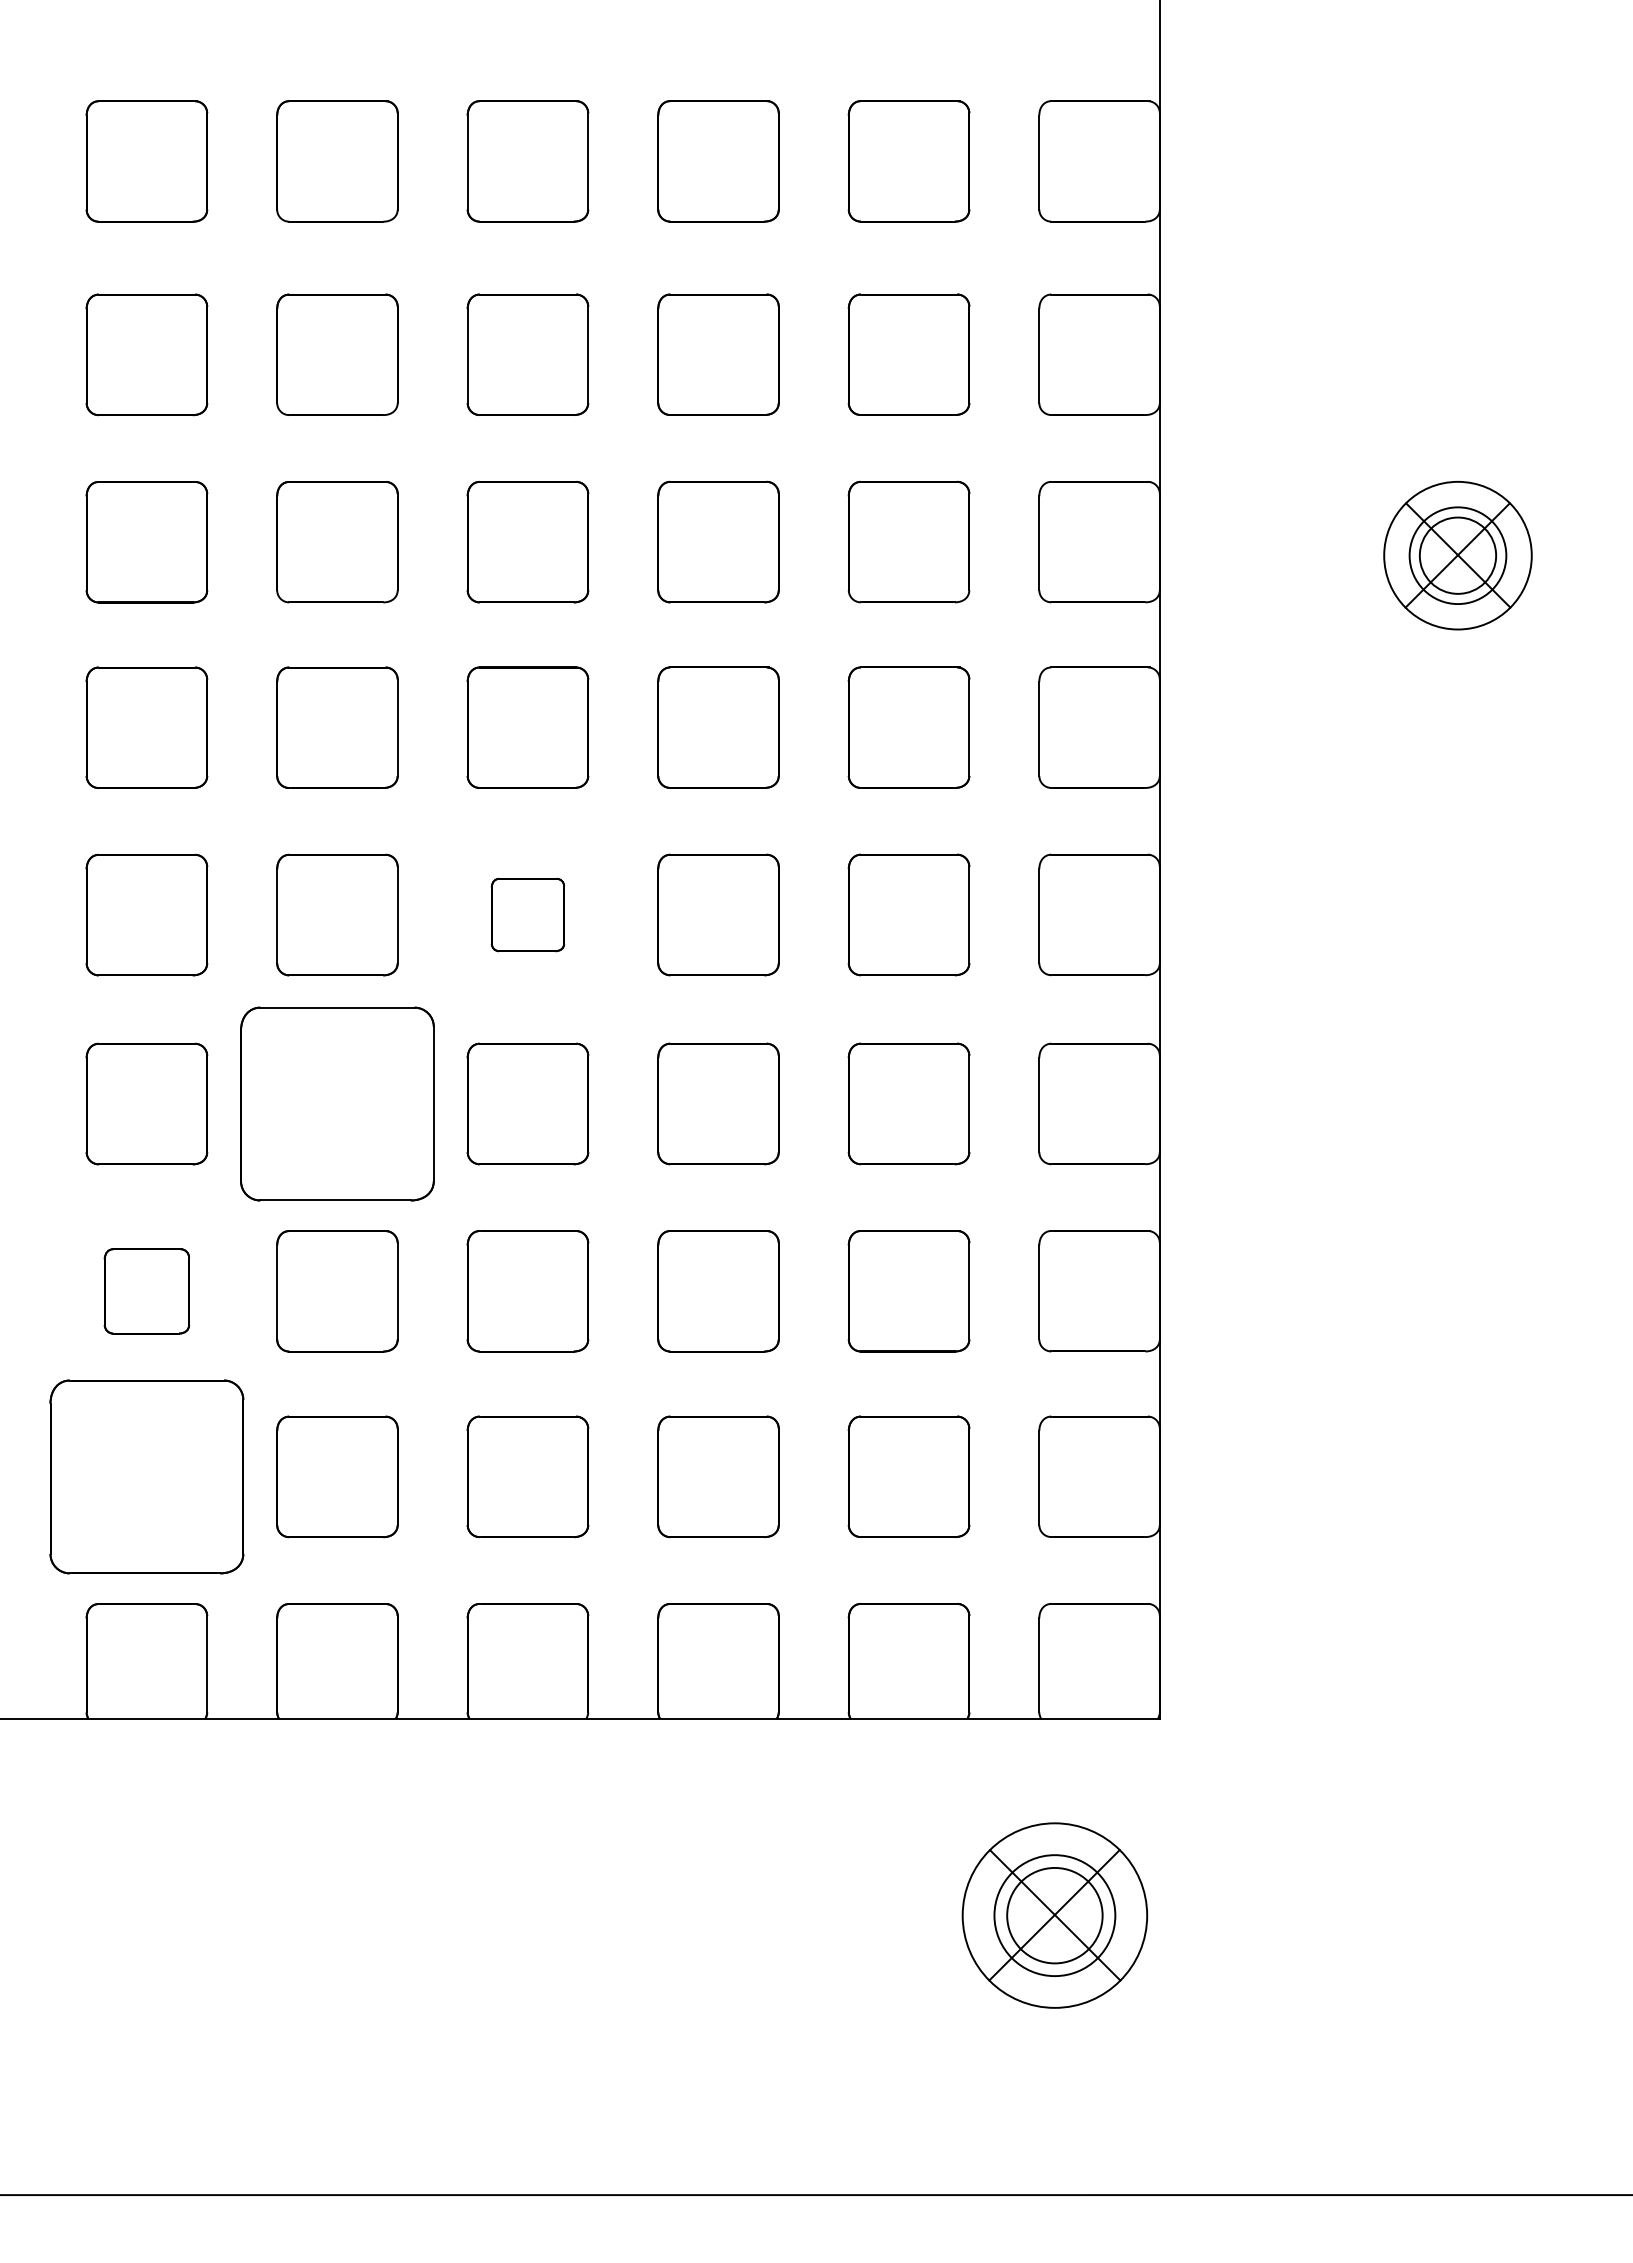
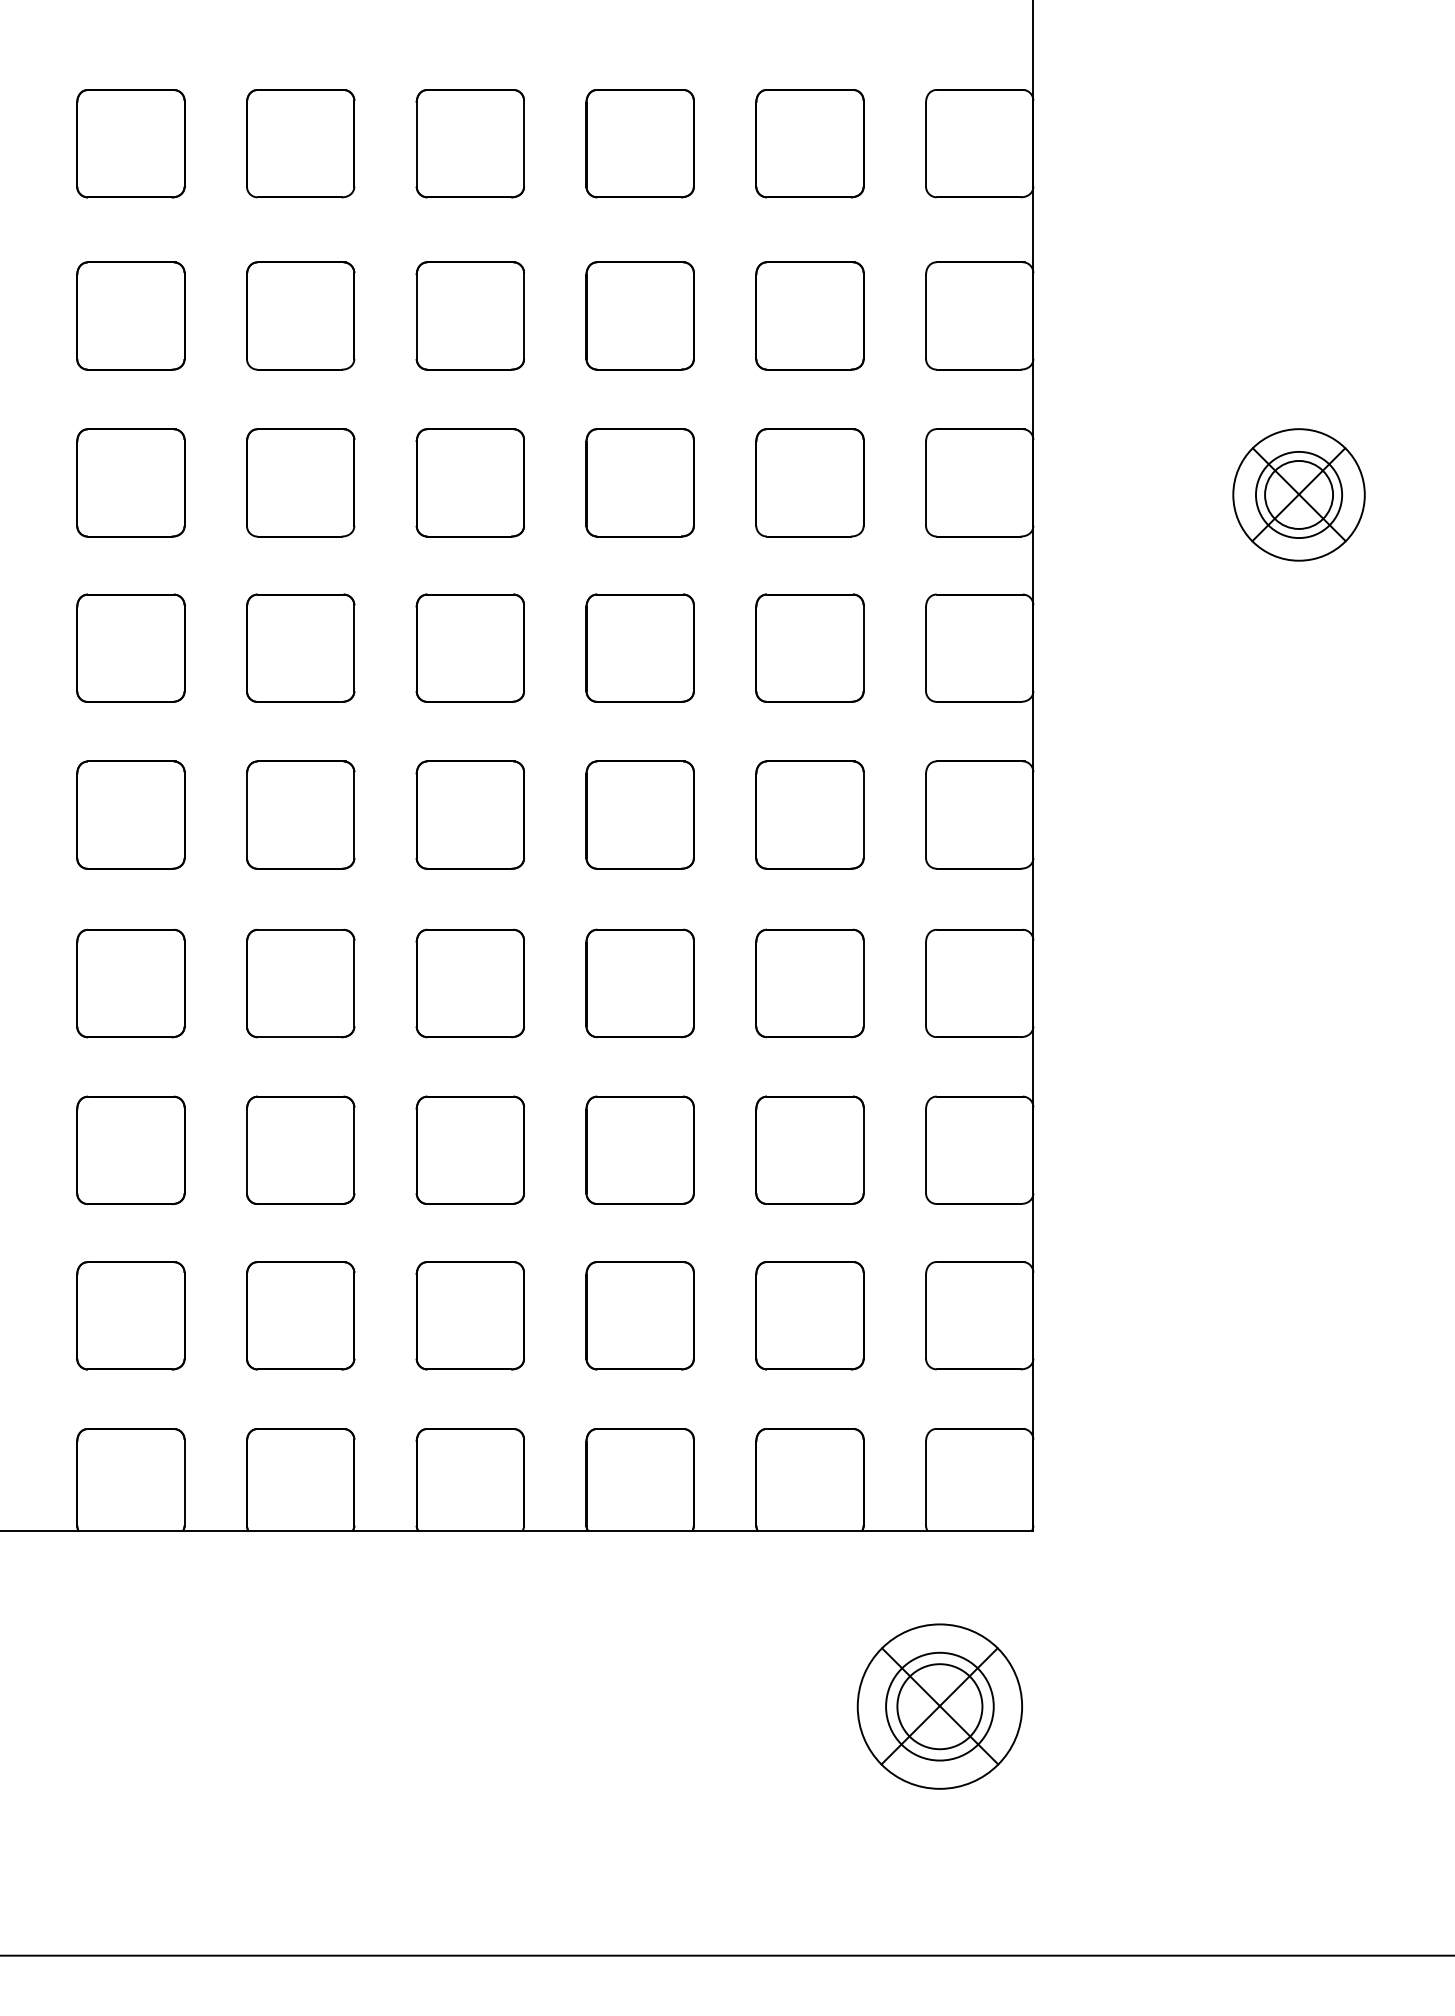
part: (527, 914) -> (470, 814), size x1.67
part: (337, 1103) -> (300, 983), size x0.62
part: (146, 1291) -> (130, 1150), size x1.43
part: (146, 1476) -> (130, 1315), size x0.62

